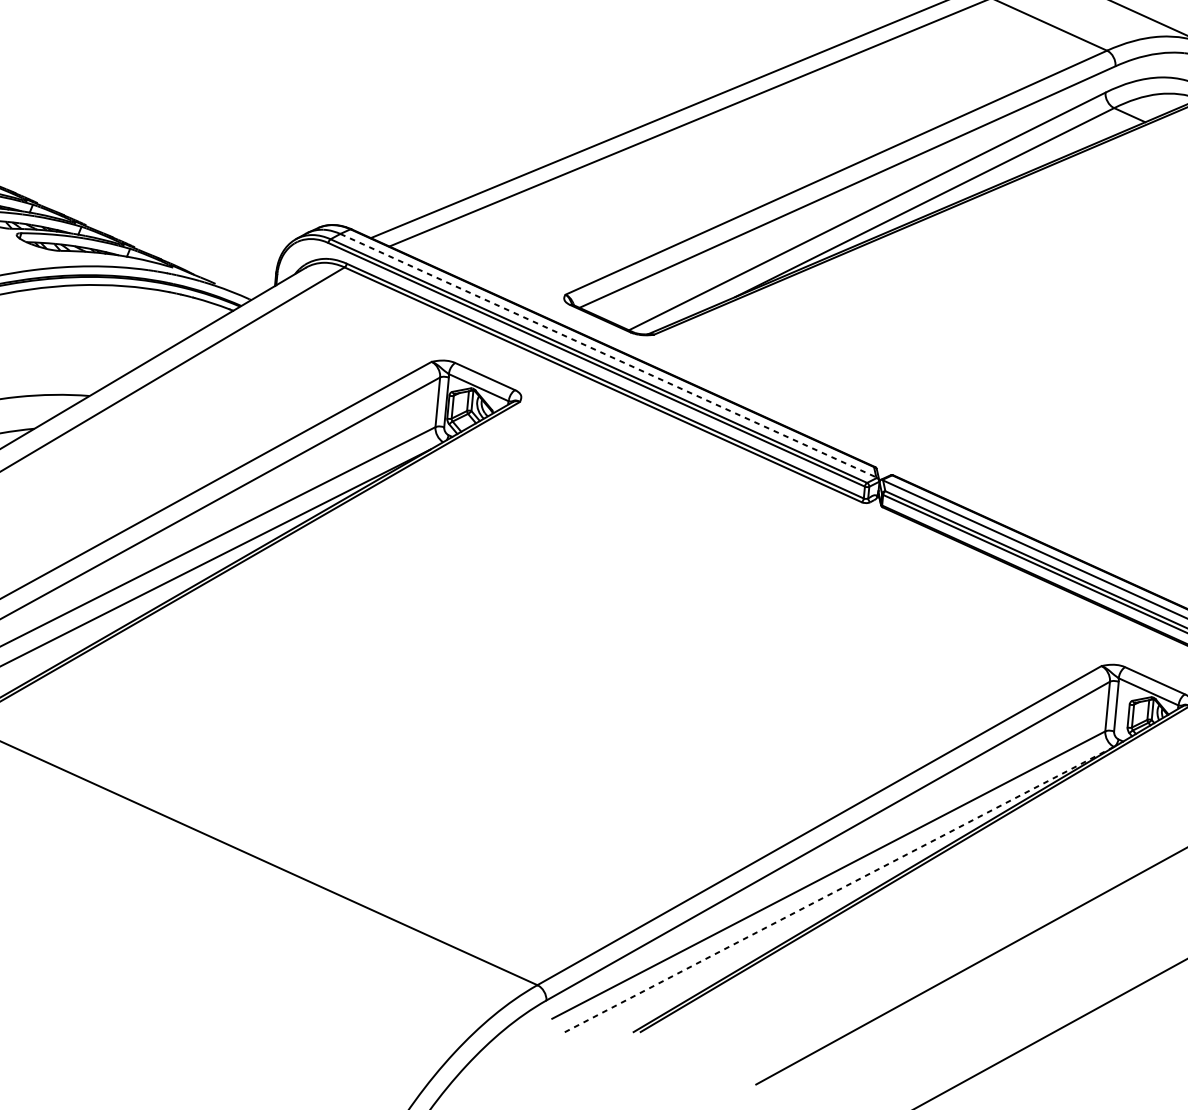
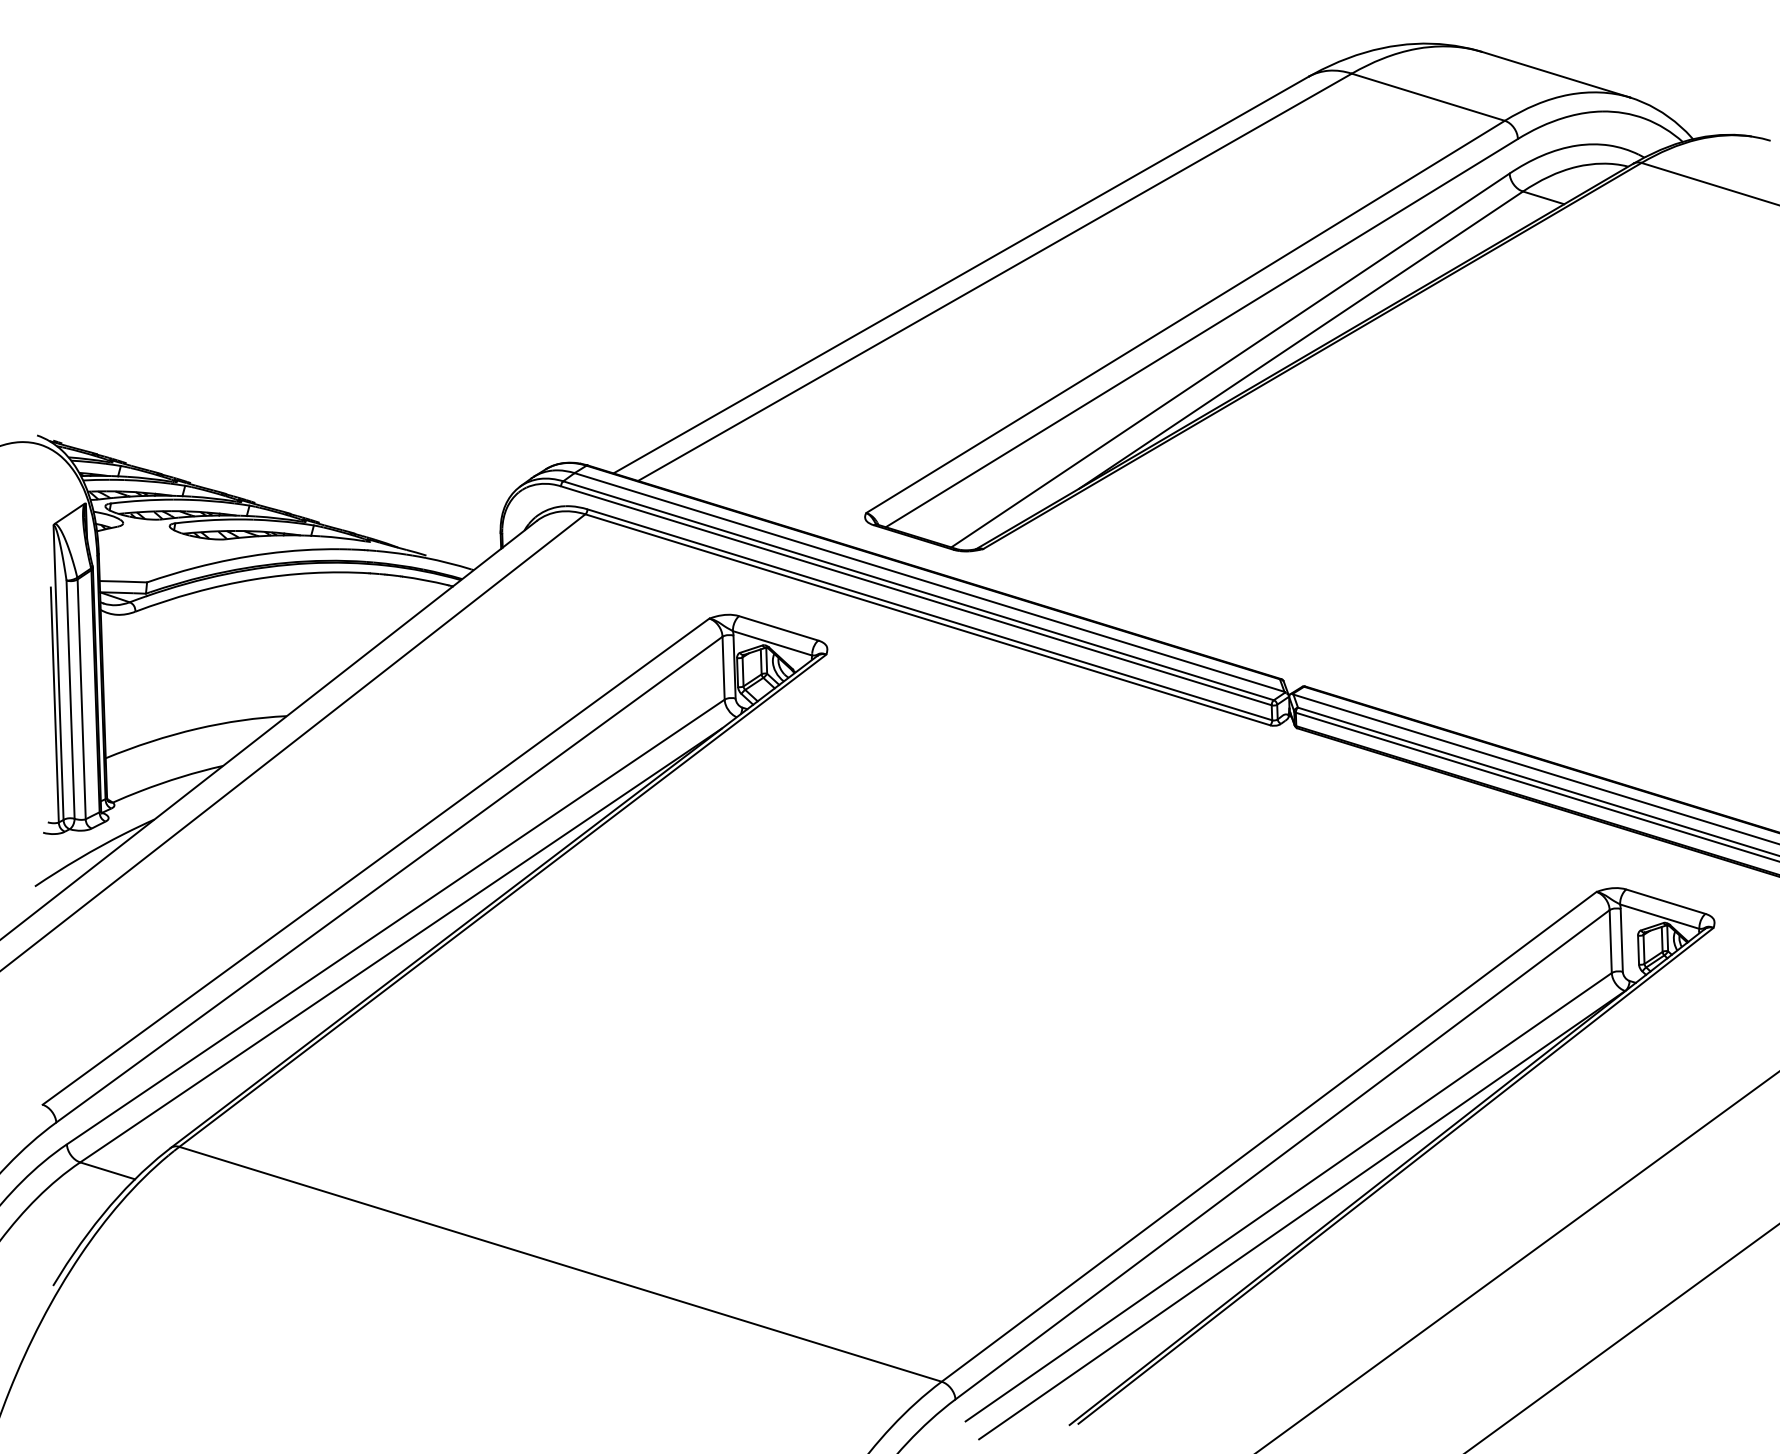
line: (609, 355) -> (930, 582), dashed -> solid
line: (836, 890) -> (1301, 1215), dashed -> solid

